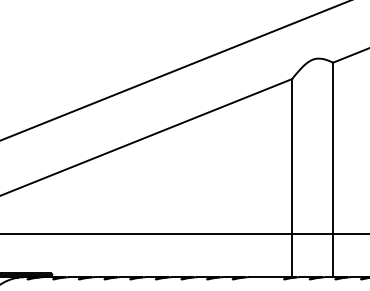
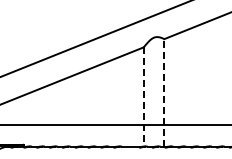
line: (333, 169) -> (164, 92), solid -> dashed
line: (291, 177) -> (143, 96), solid -> dashed

